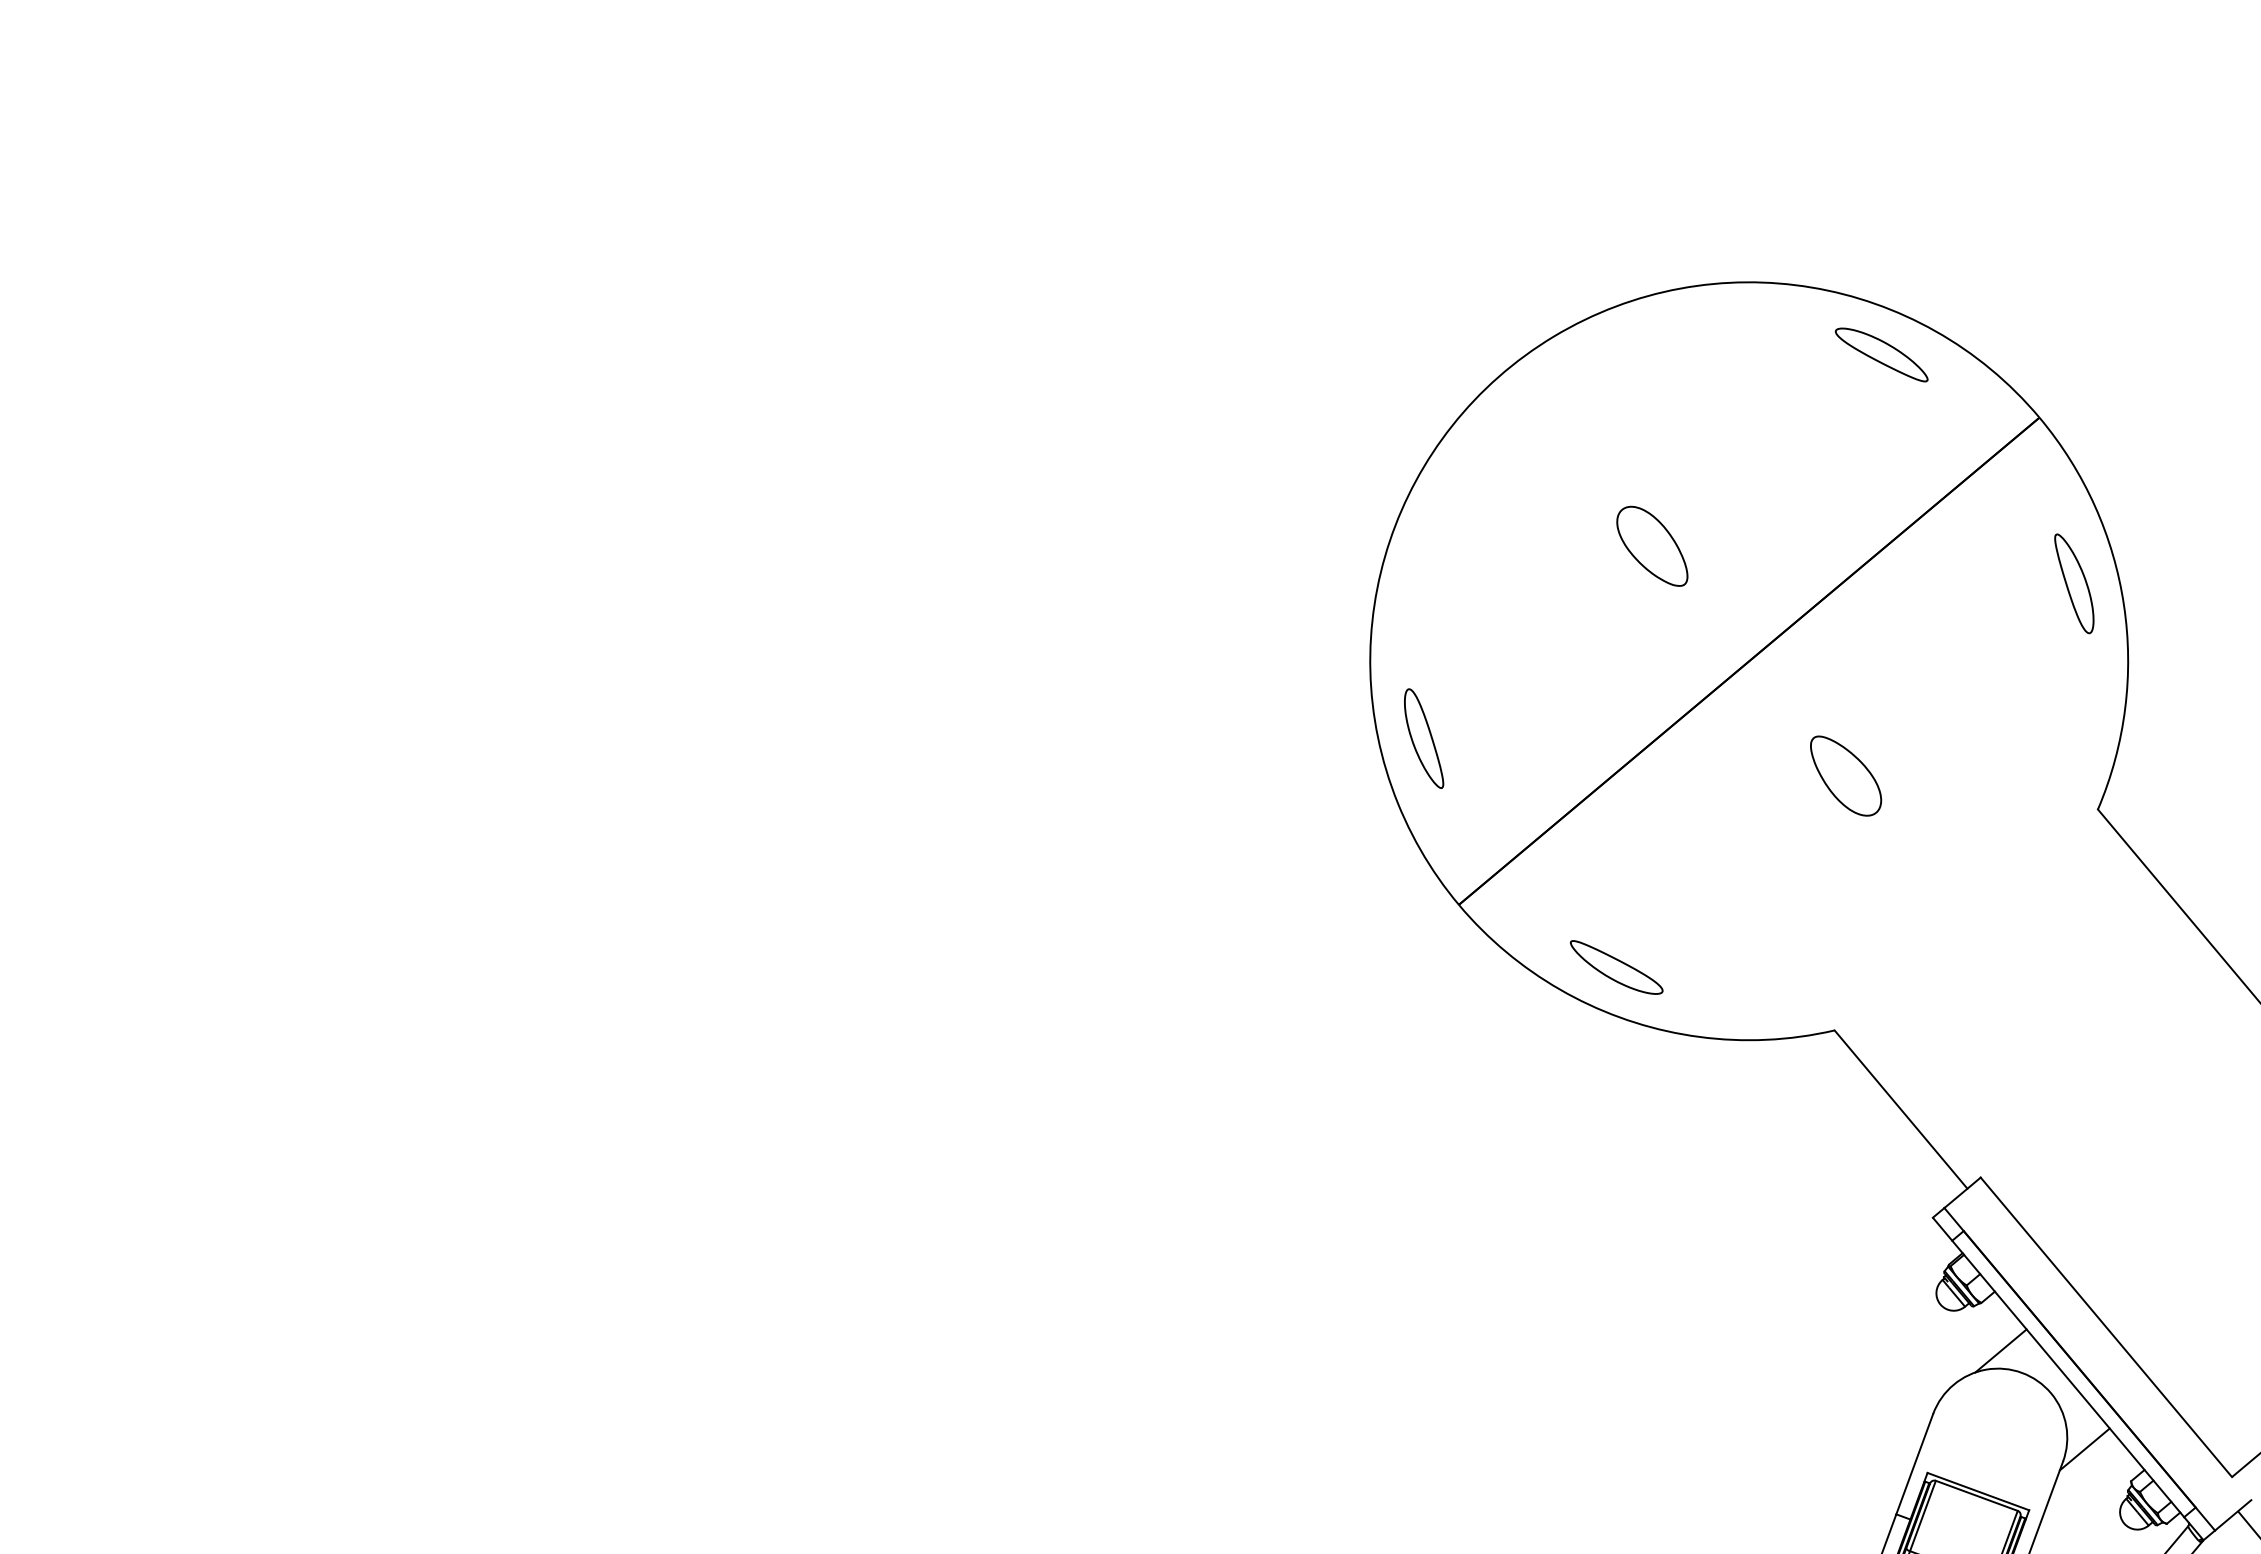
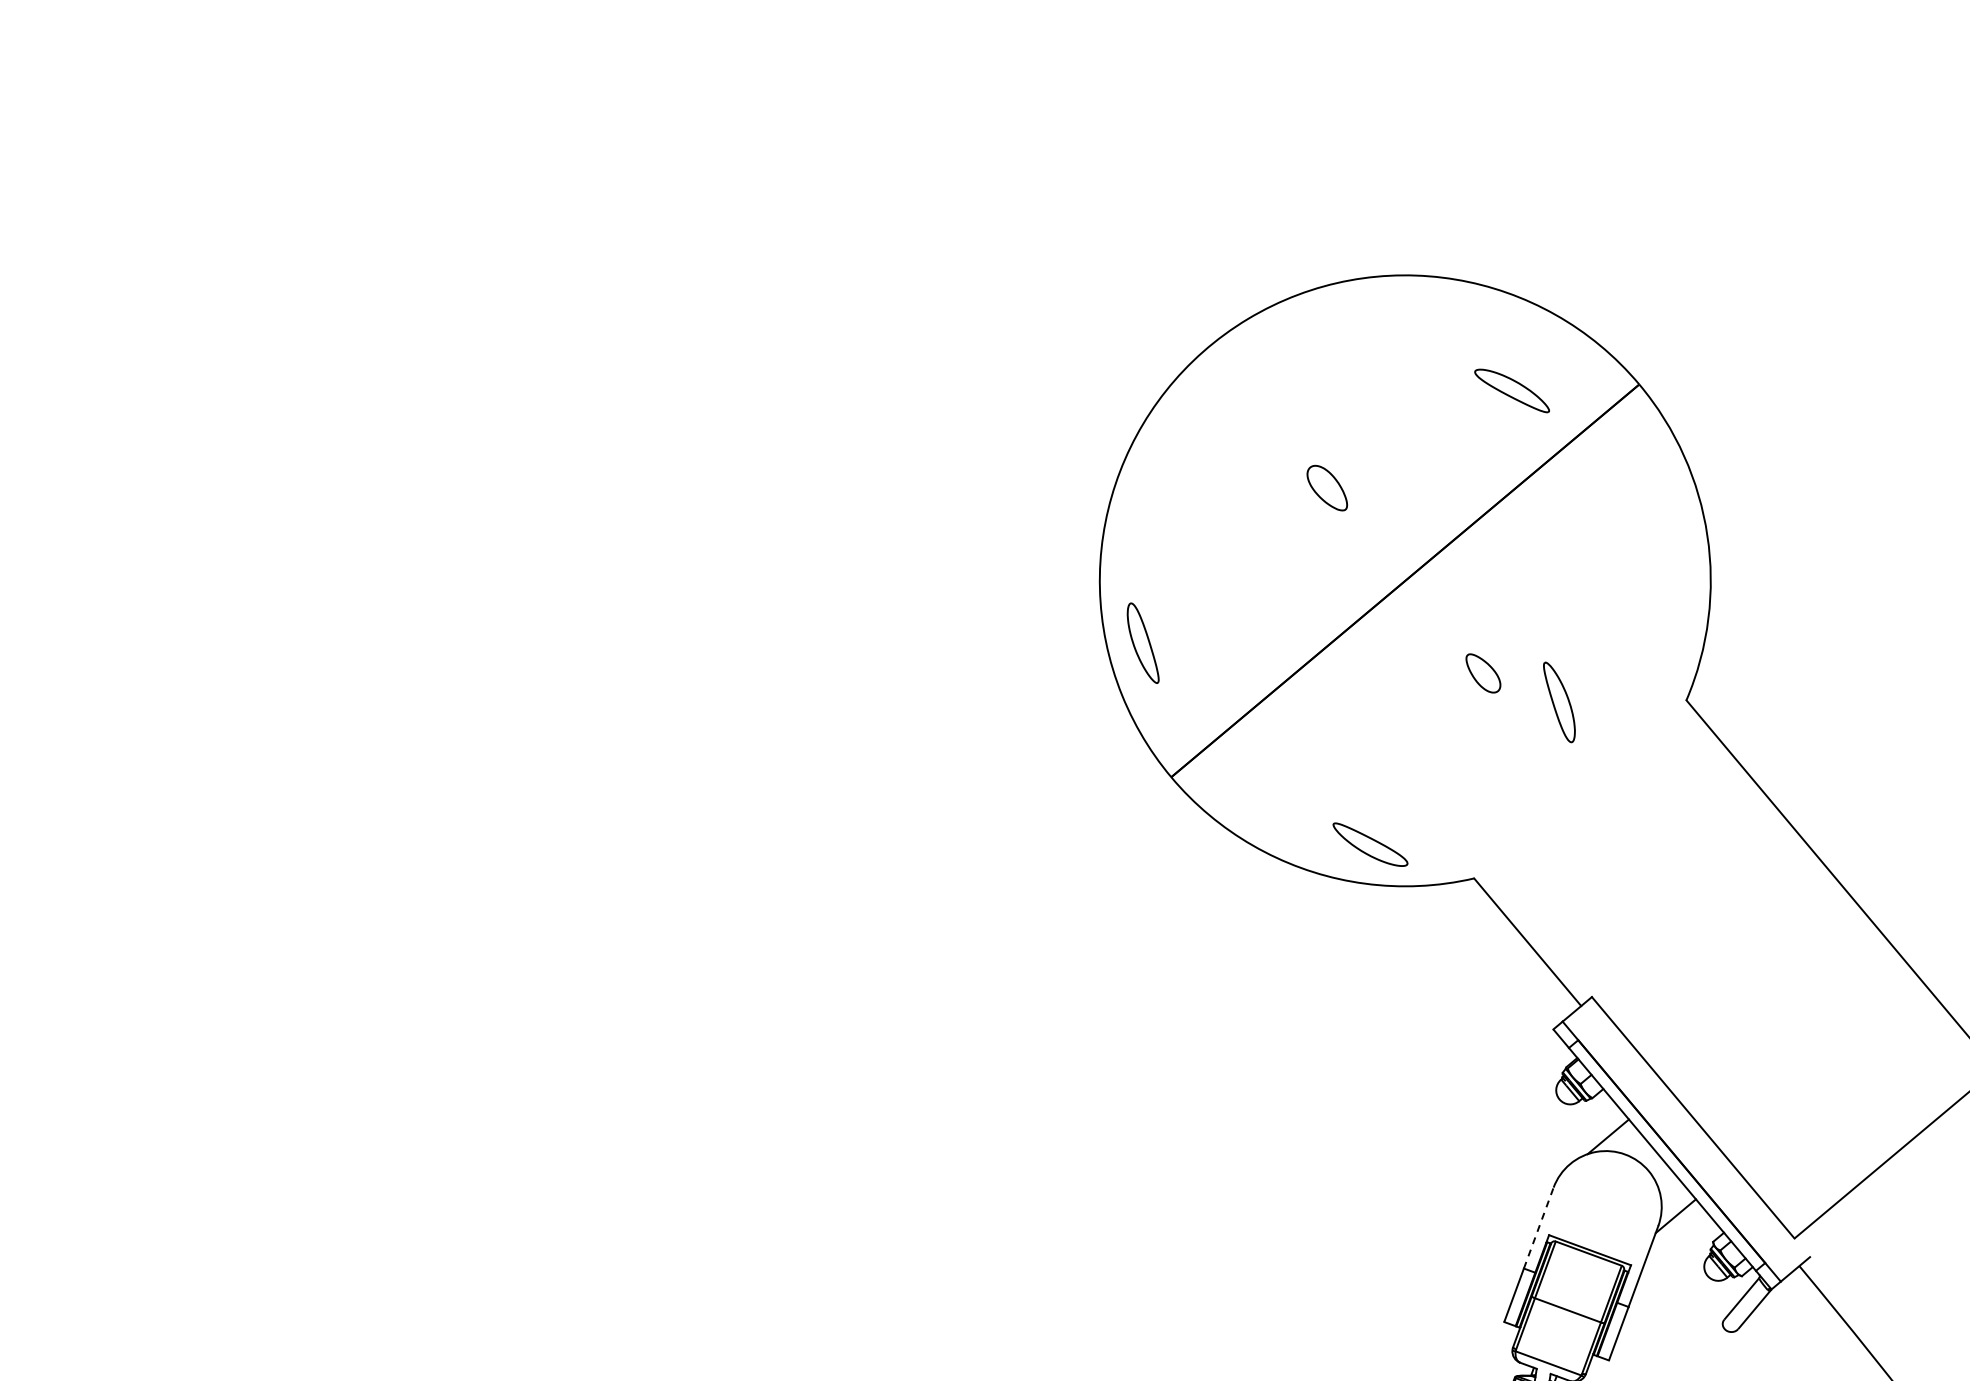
part: (1880, 354) -> (1511, 390), moved
part: (1652, 545) -> (1327, 487), size x0.7
part: (2074, 583) -> (1559, 702), moved
part: (1846, 776) -> (1483, 673), size x0.6
part: (1616, 967) -> (1370, 844), moved
line: (1914, 1463) -> (1538, 1227), solid -> dashed

